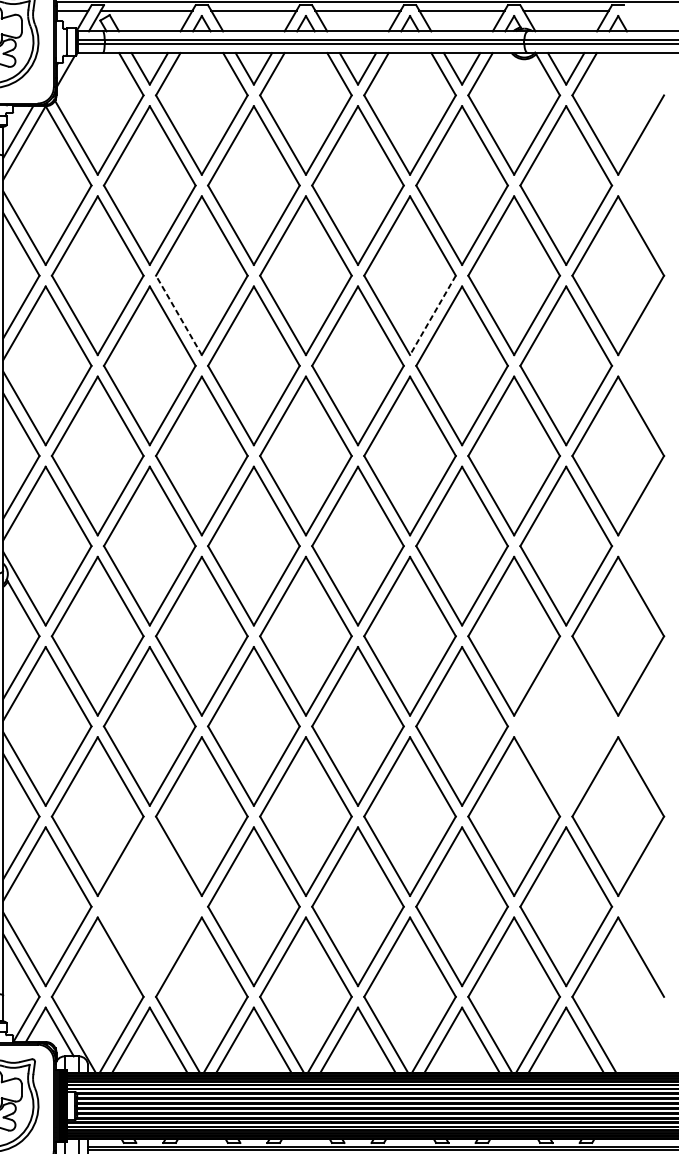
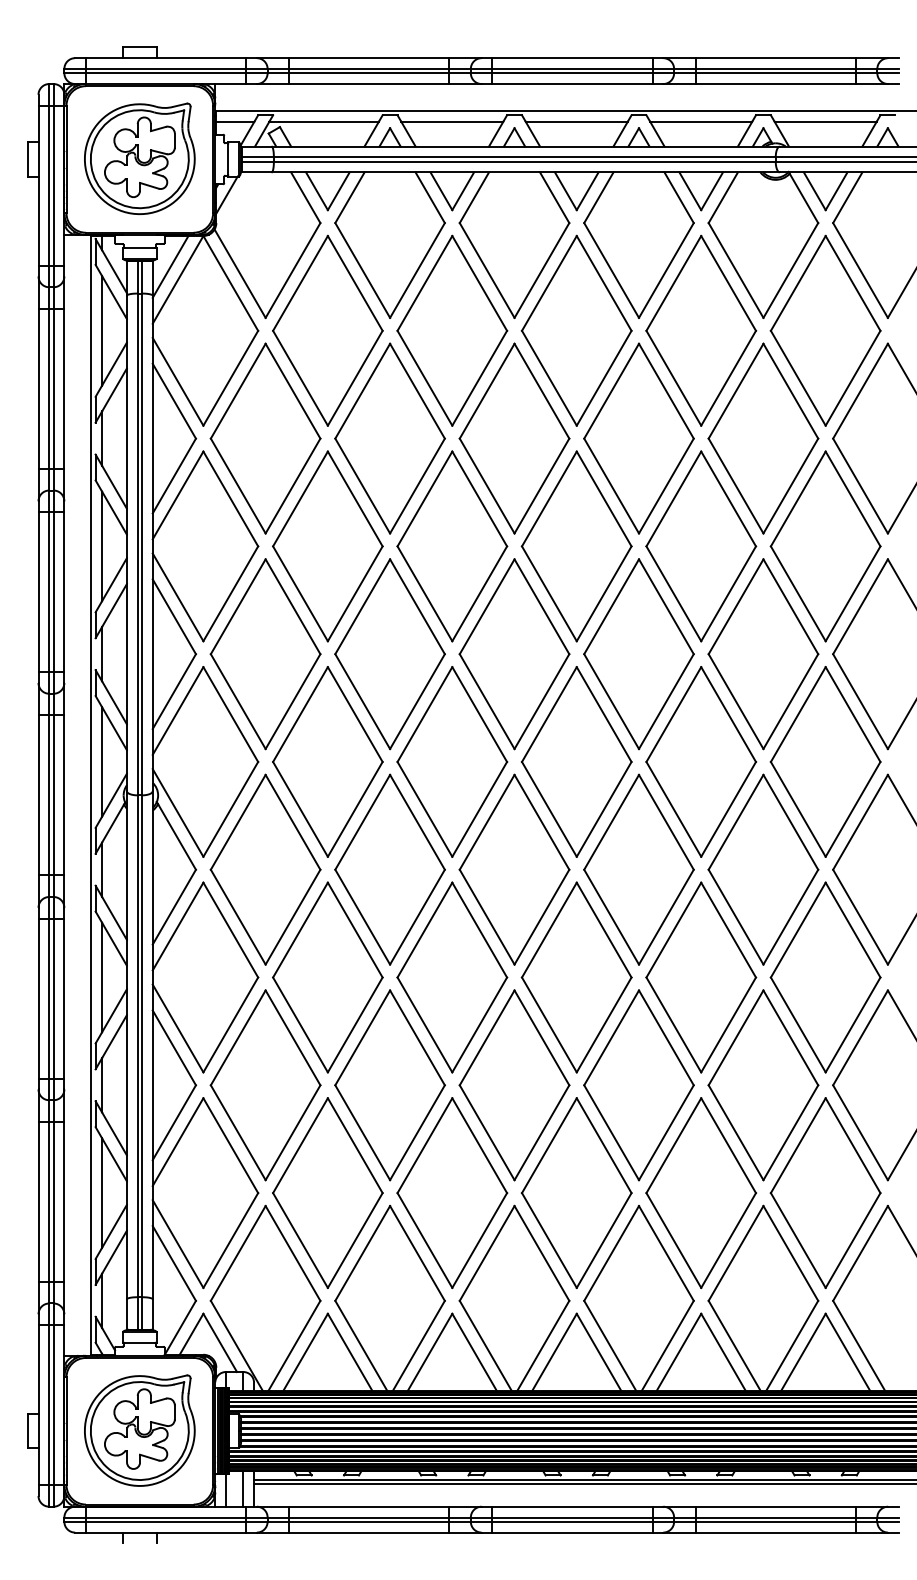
line: (178, 315) -> (362, 486), dashed -> solid
line: (433, 315) -> (666, 486), dashed -> solid
part: (566, 726) -> (825, 977), added
part: (149, 906) -> (327, 1192), added

